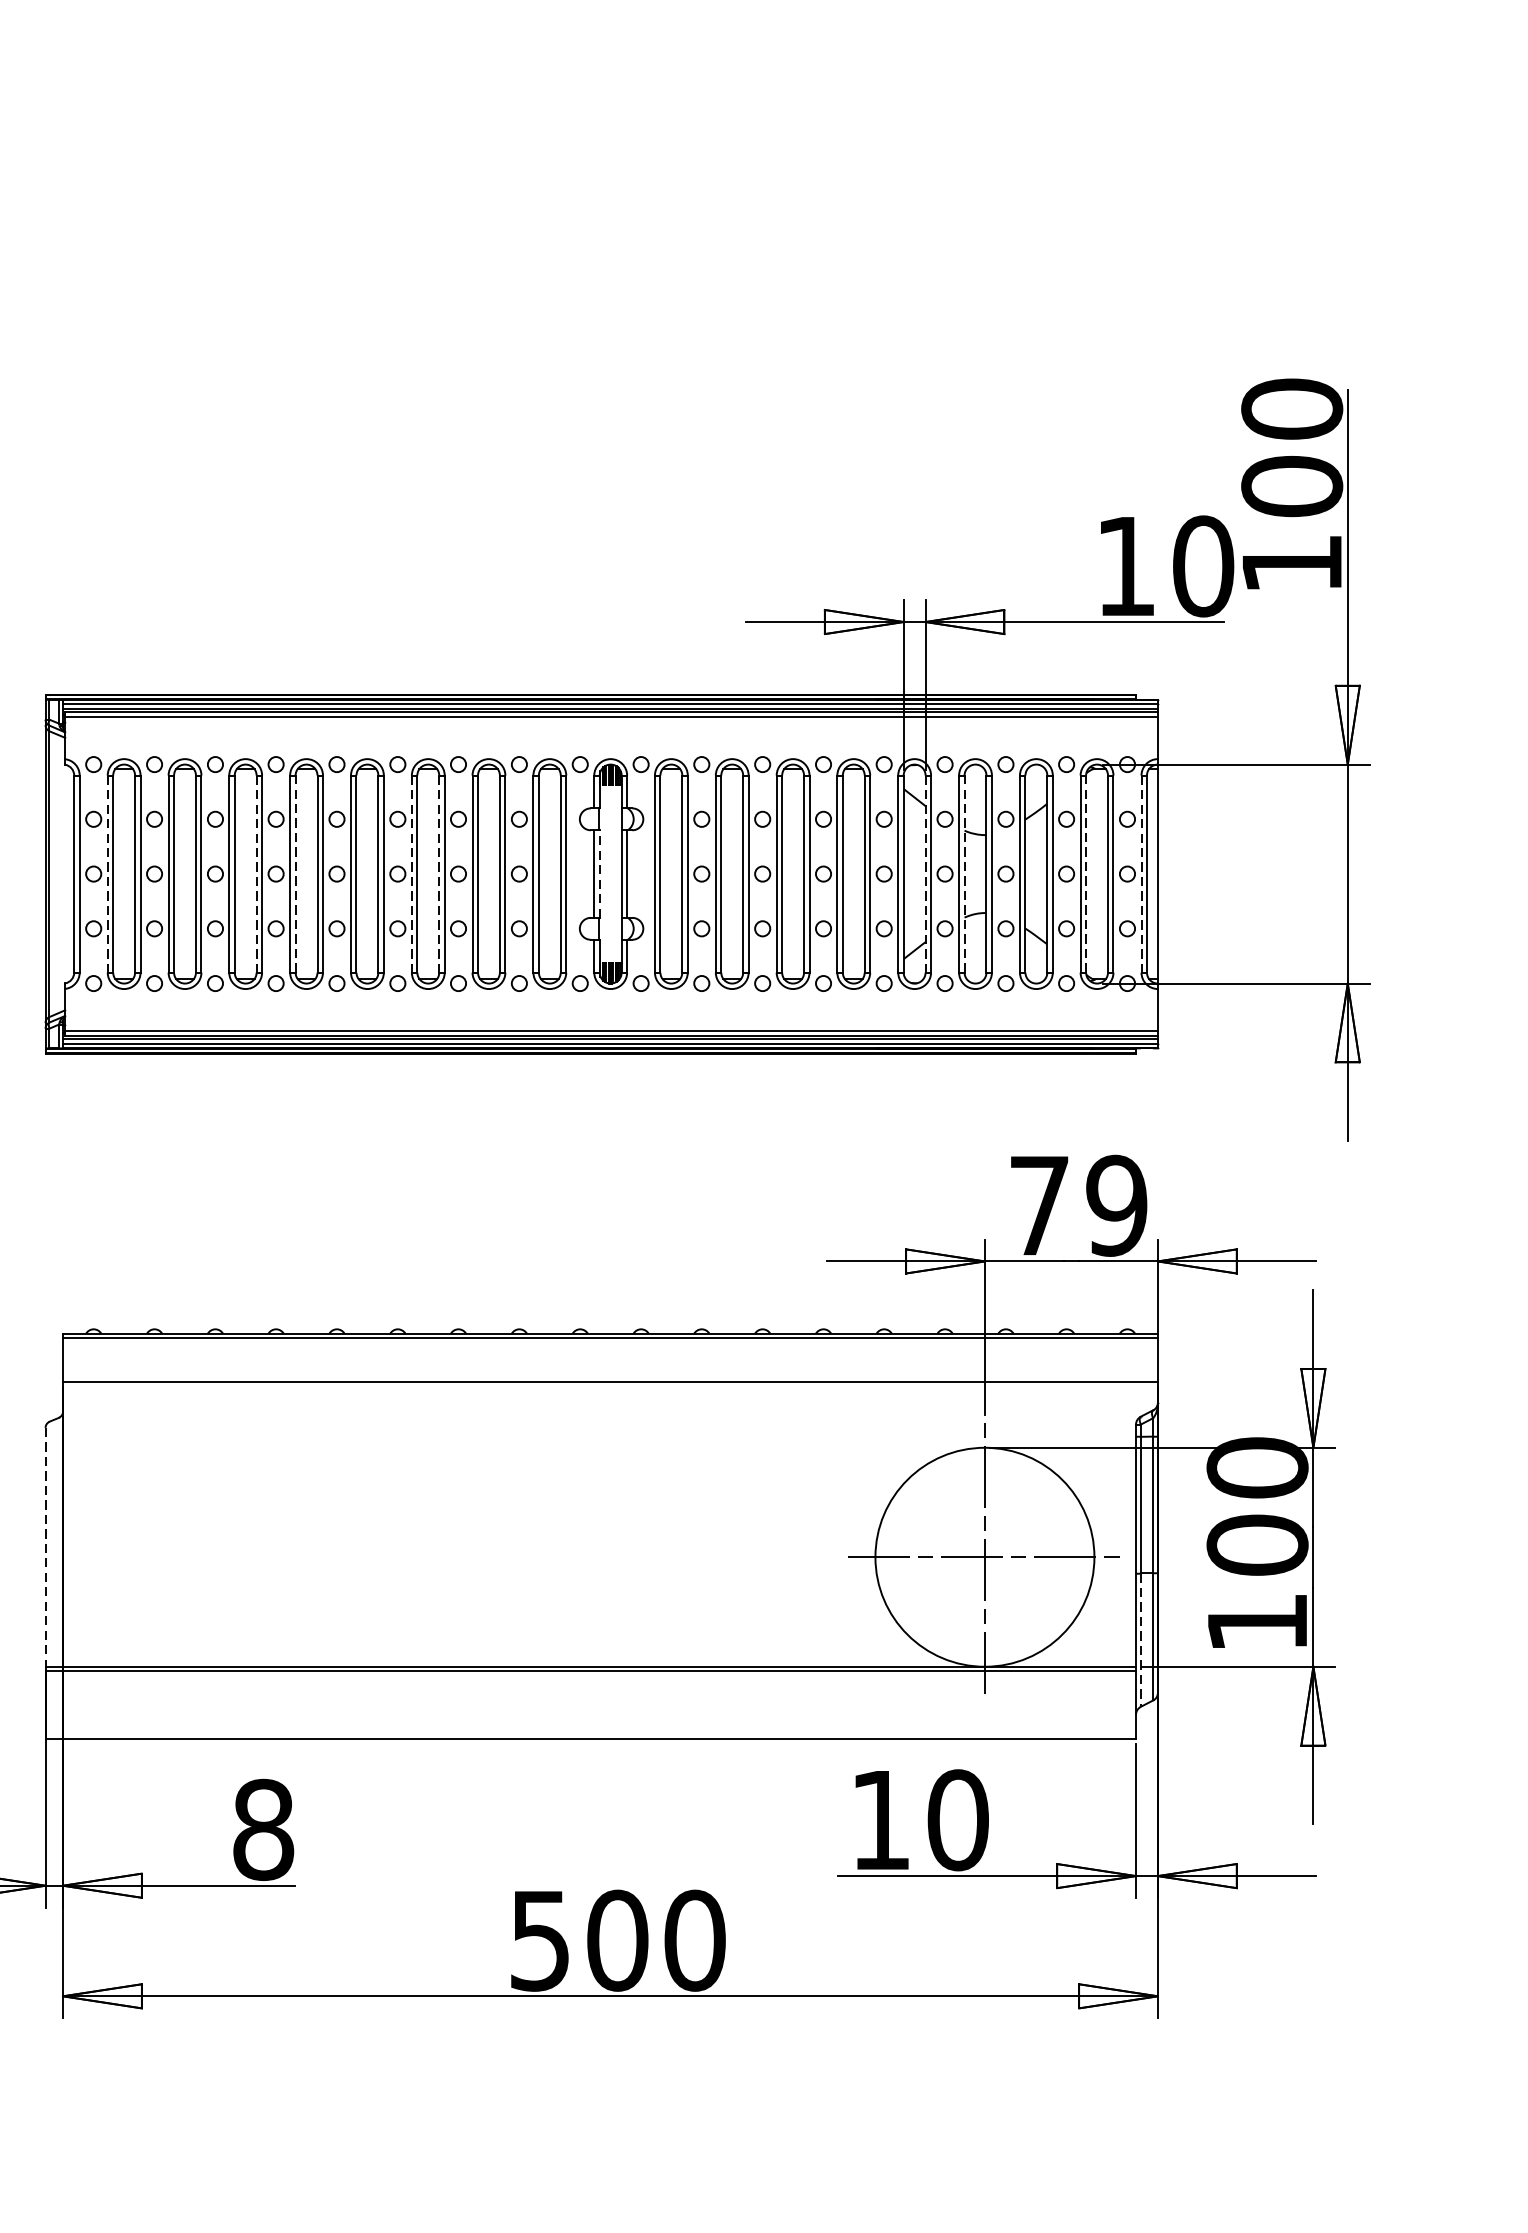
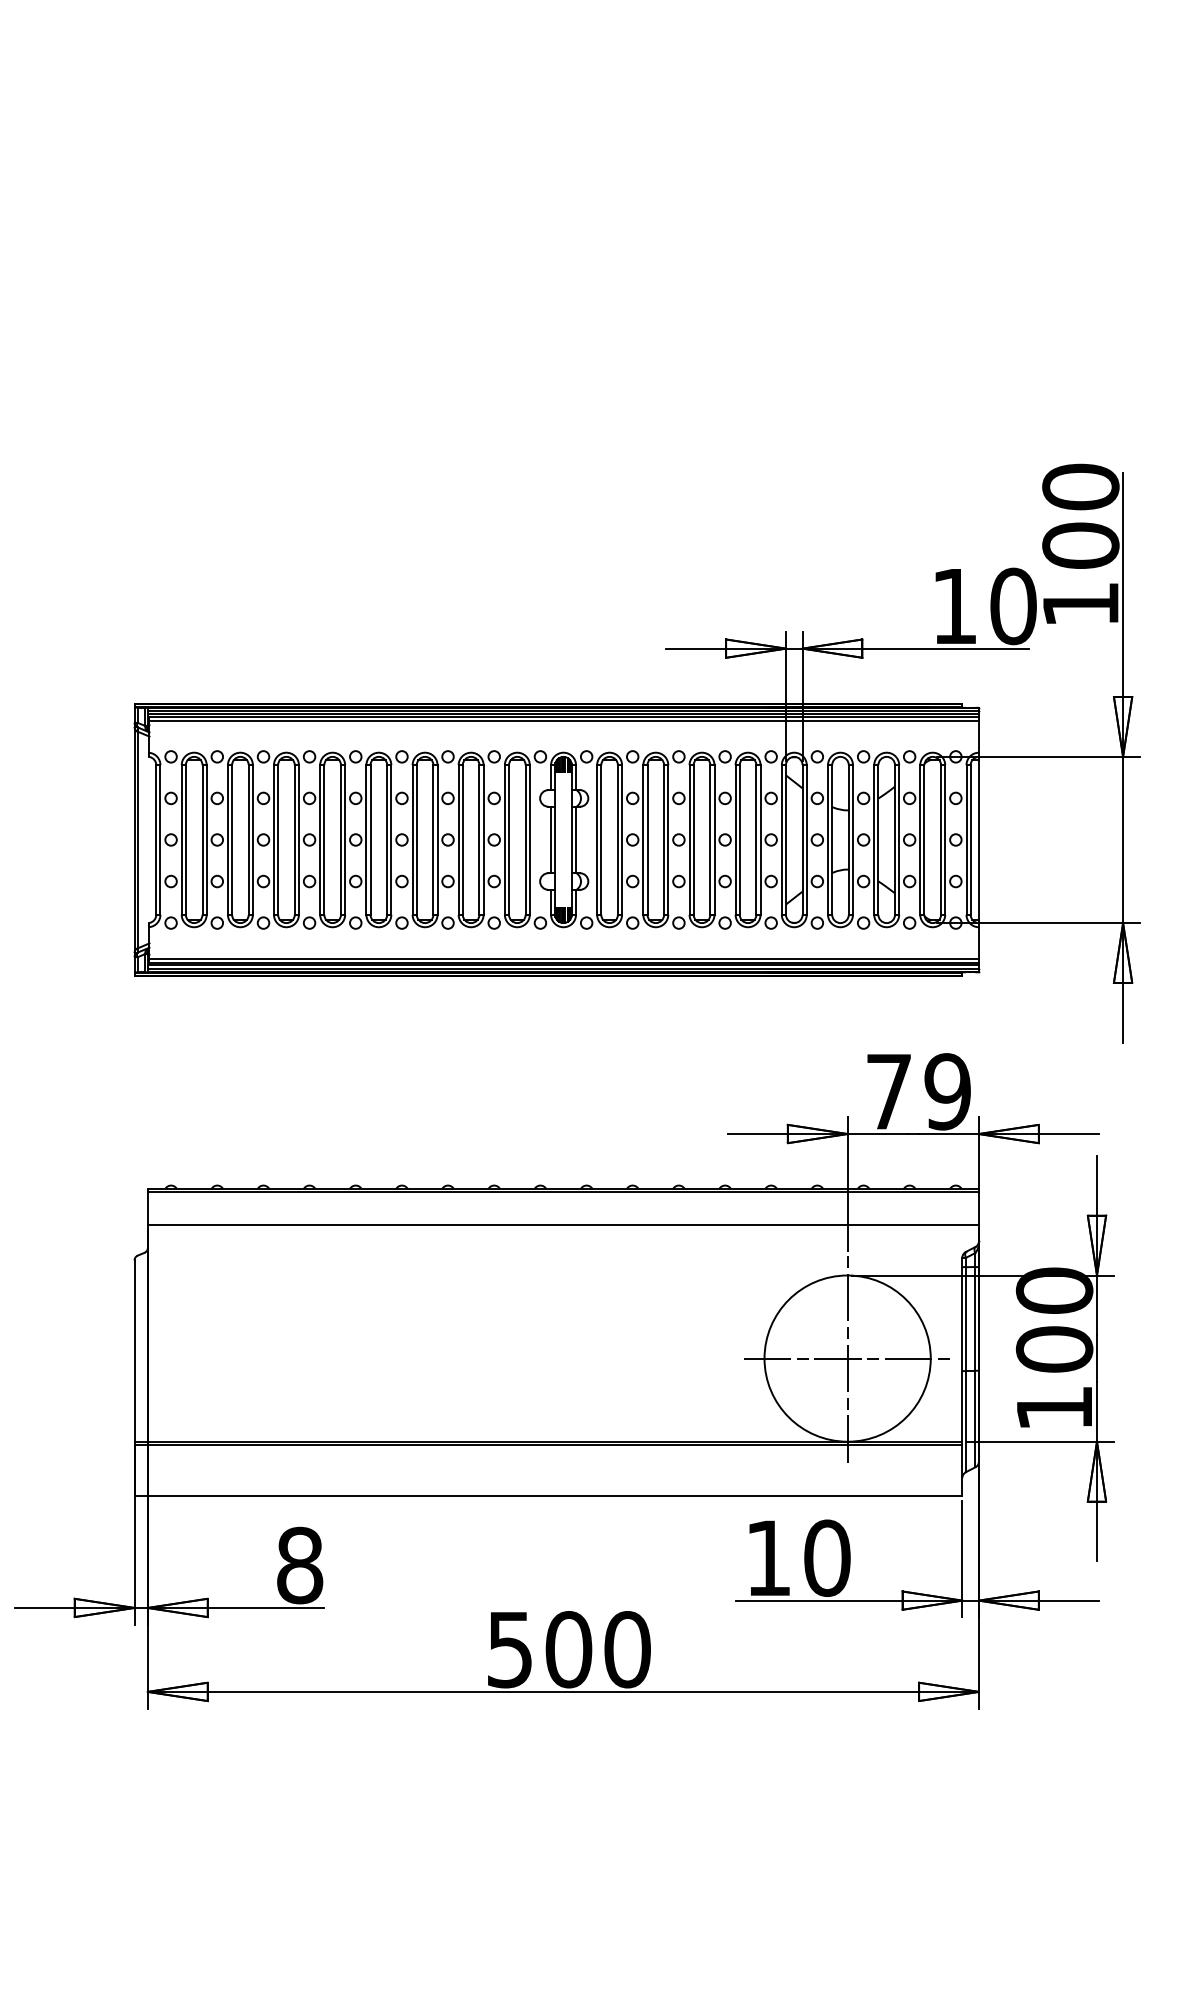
line: (107, 873) -> (181, 839), dashed -> solid
line: (256, 873) -> (294, 839), dashed -> solid
line: (295, 873) -> (324, 839), dashed -> solid
line: (411, 873) -> (412, 839), dashed -> solid
line: (439, 873) -> (433, 839), dashed -> solid
line: (600, 873) -> (555, 839), dashed -> solid
line: (925, 873) -> (802, 839), dashed -> solid
line: (964, 873) -> (832, 839), dashed -> solid
line: (1086, 873) -> (924, 839), dashed -> solid
line: (1141, 873) -> (966, 839), dashed -> solid
line: (45, 1547) -> (134, 1351), dashed -> solid
line: (1141, 1640) -> (966, 1421), dashed -> solid

